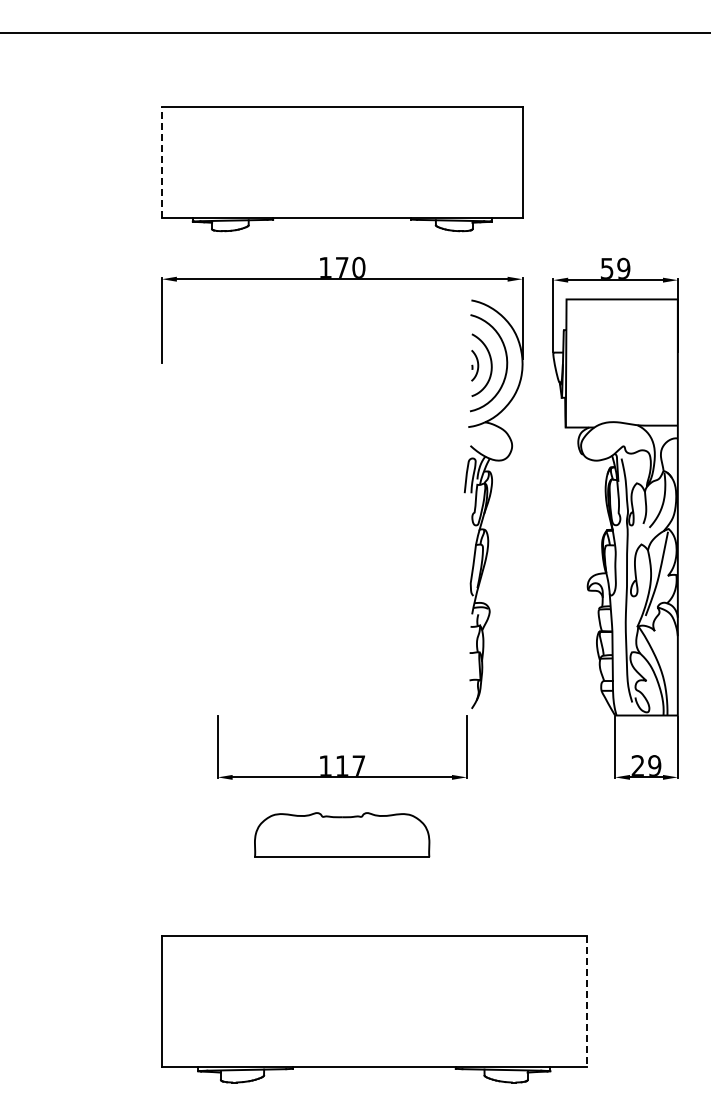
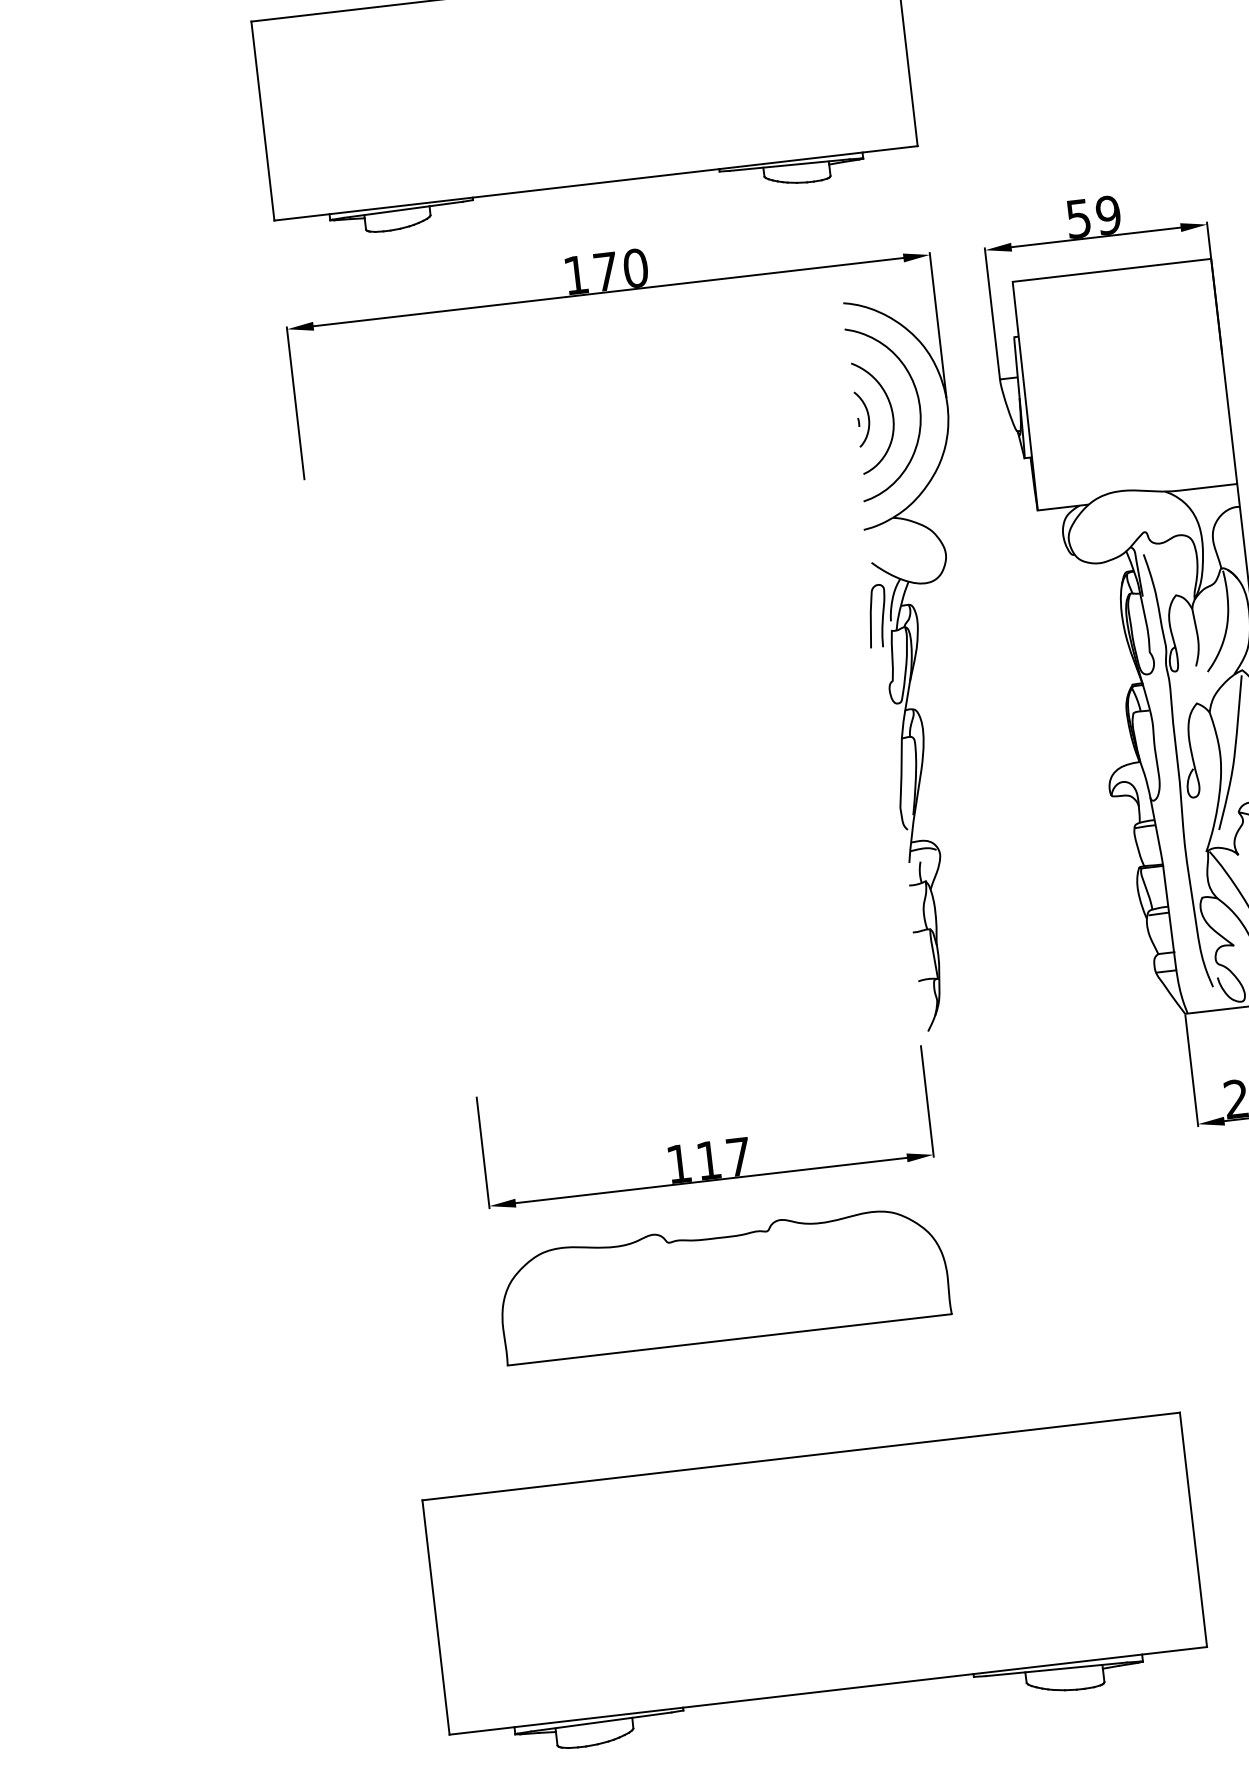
line: (161, 162) -> (262, 121), dashed -> solid
part: (341, 834) -> (721, 1282), size x1.43
line: (586, 1001) -> (1193, 1529), dashed -> solid

